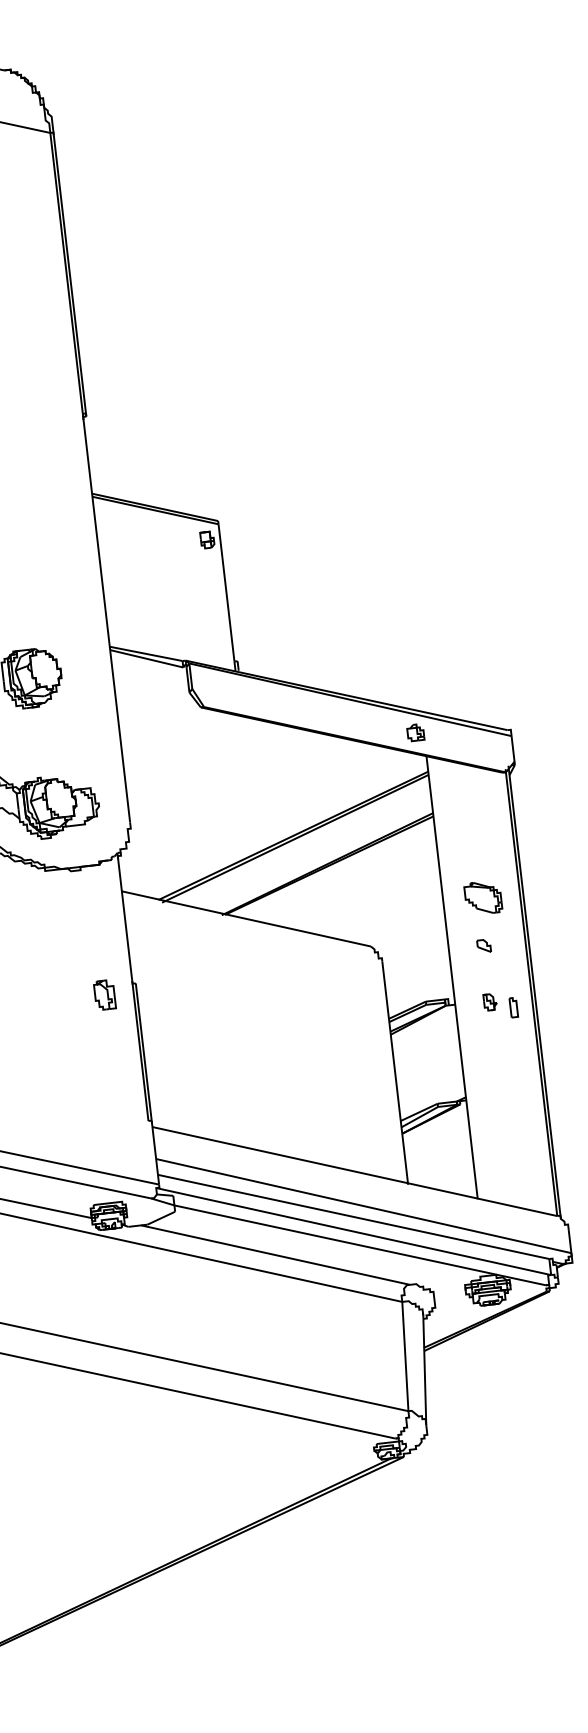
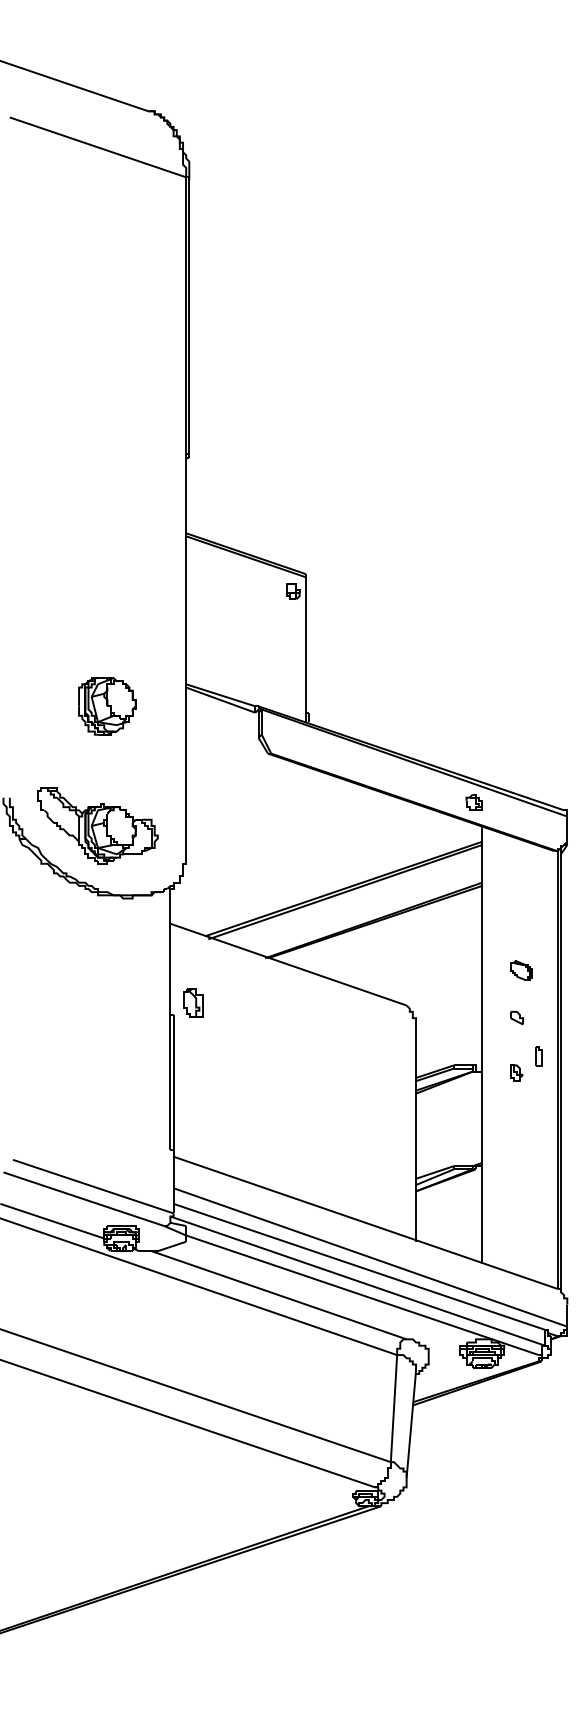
part: (483, 897) -> (521, 970), size x0.6
part: (105, 994) -> (193, 1002), moved
part: (513, 1008) -> (538, 1056), moved

